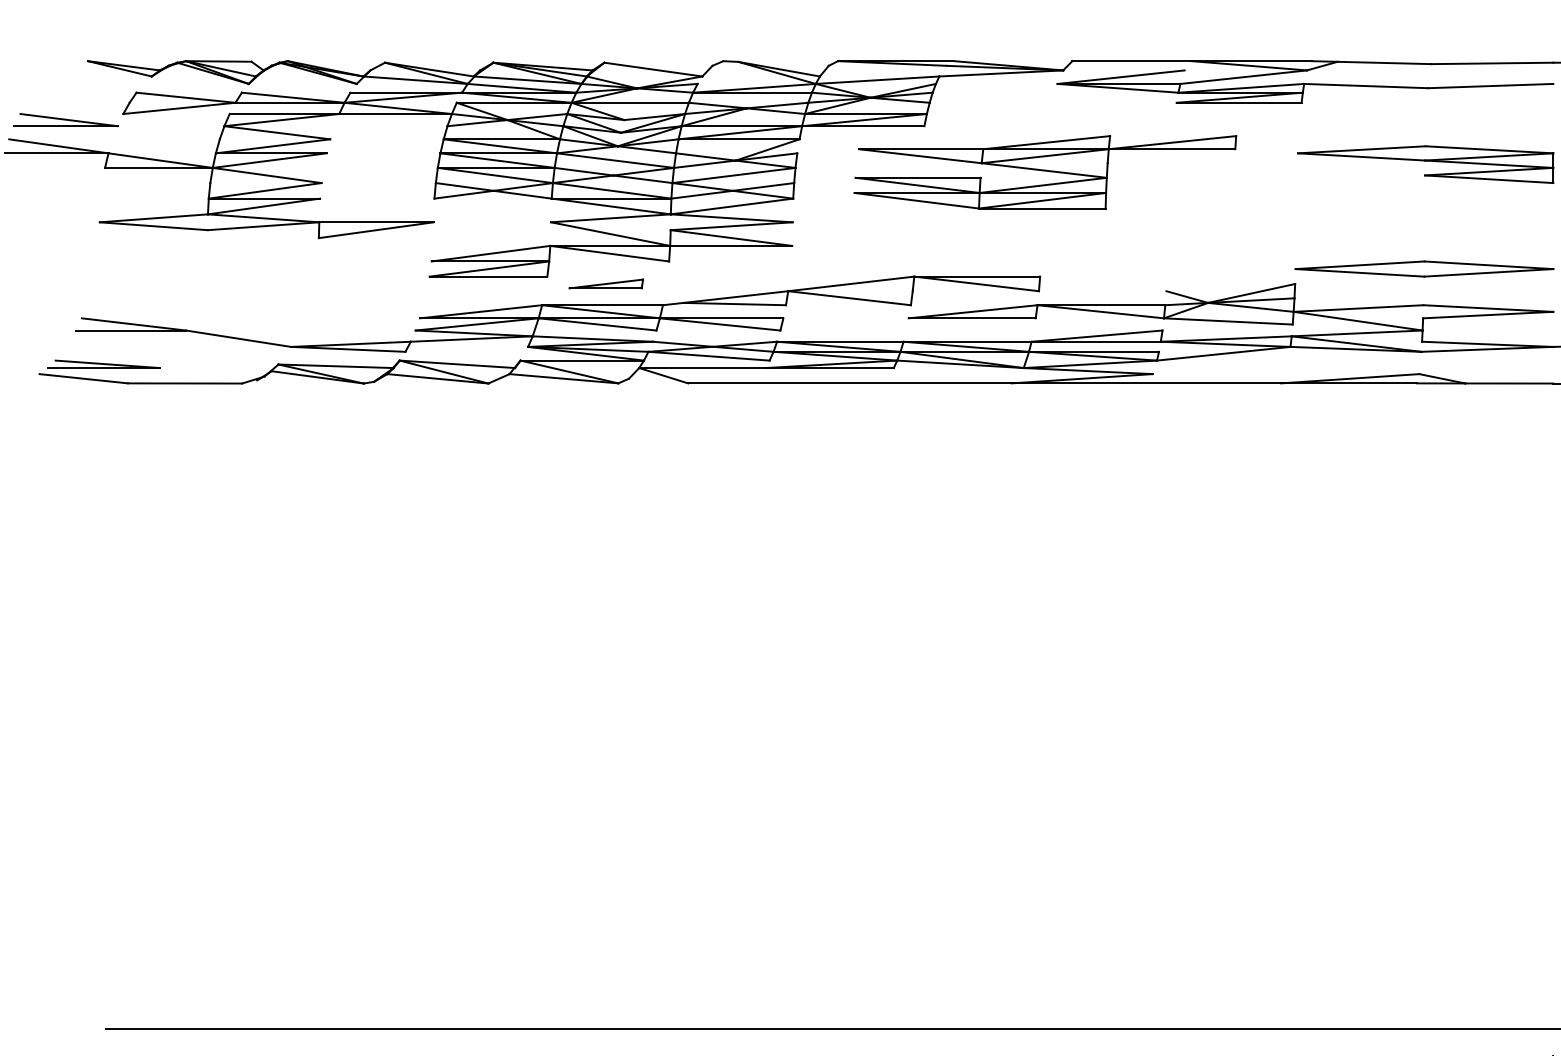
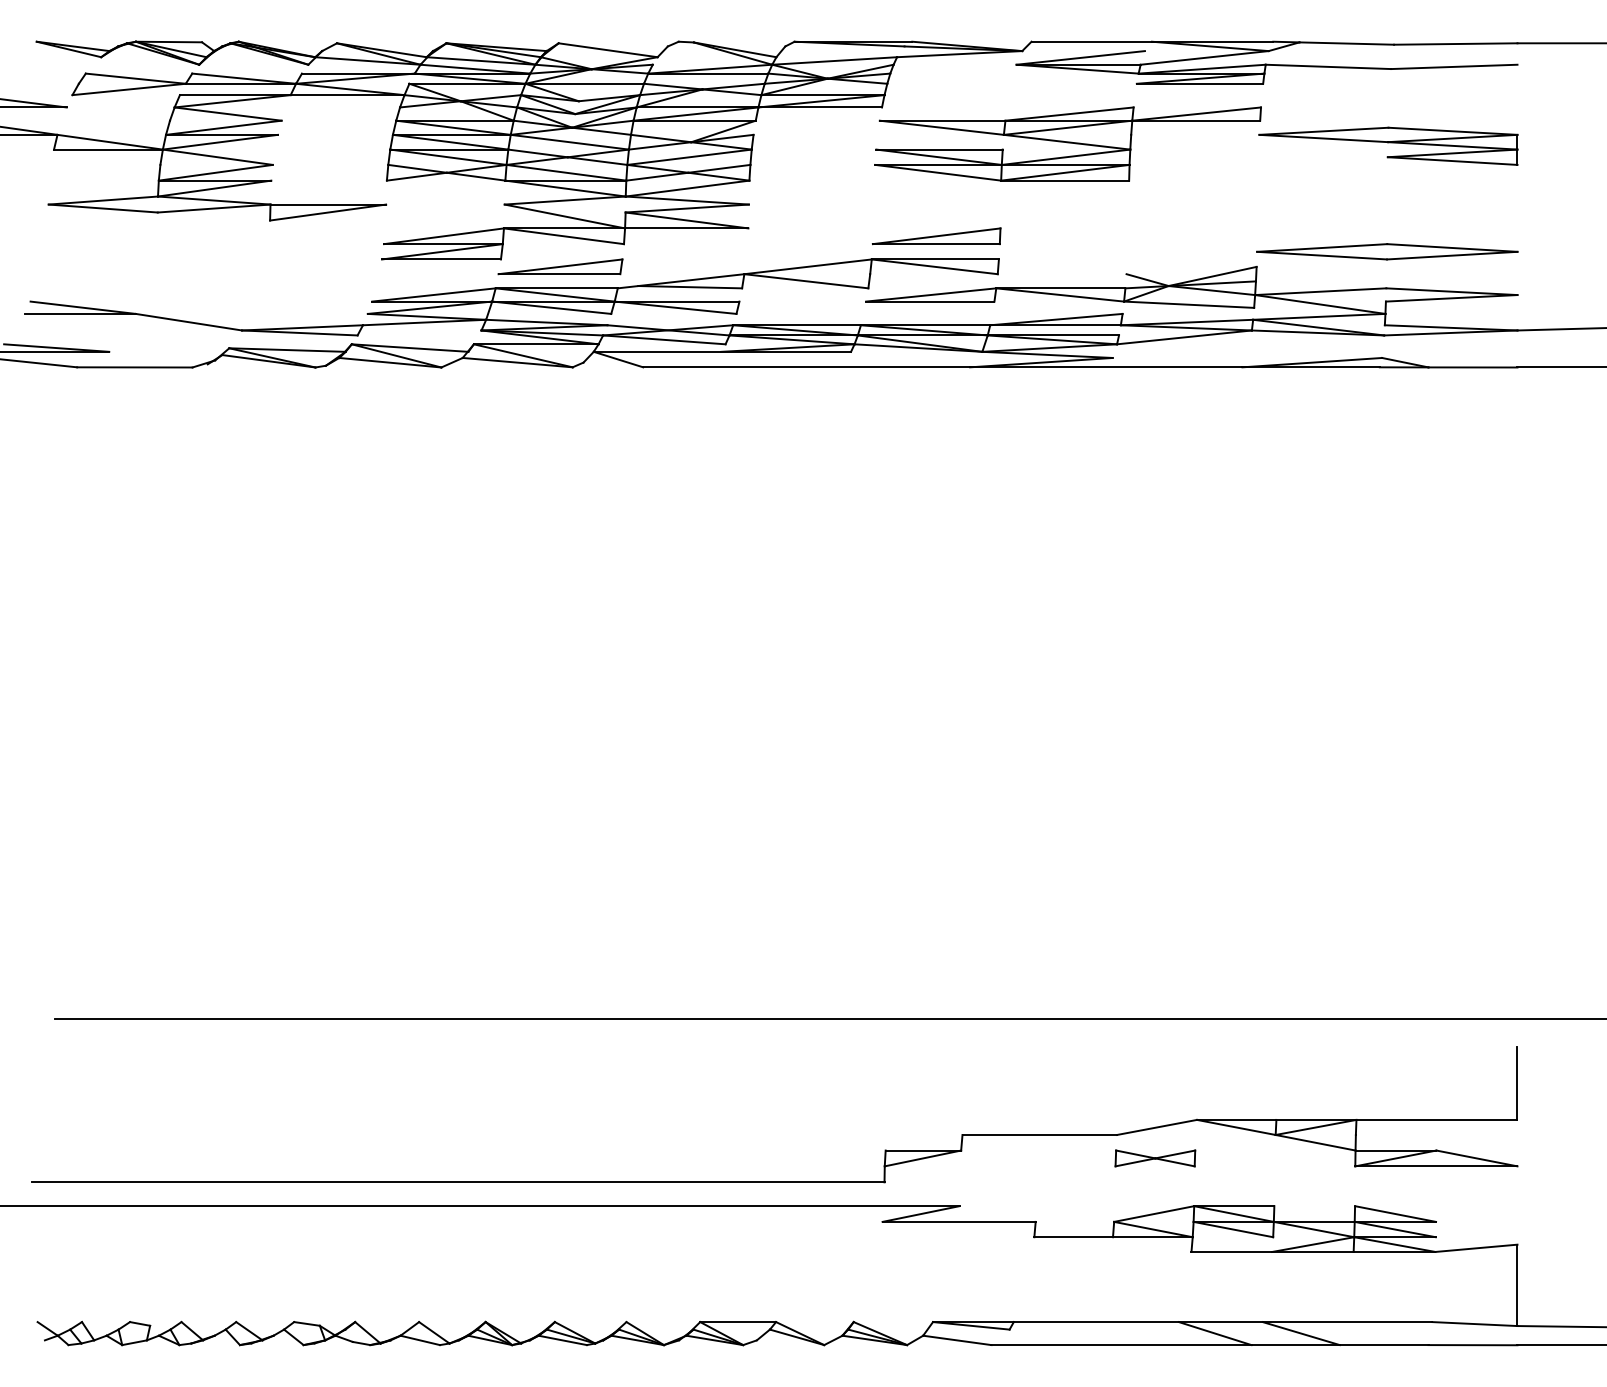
part: (1044, 171) -> (1067, 143), moved
part: (978, 253) -> (936, 236), added
part: (606, 283) -> (560, 266), size x1.67

